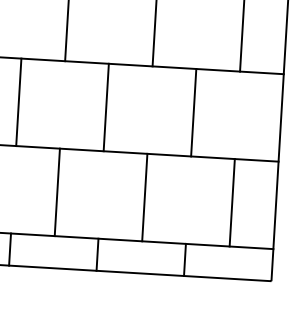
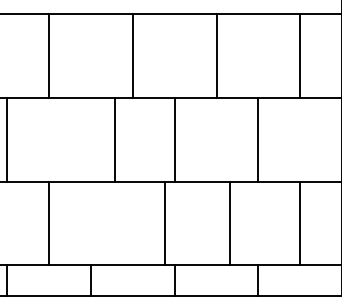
line: (18, 102) -> (114, 139), moved
line: (57, 192) -> (164, 223), moved
line: (144, 197) -> (229, 223), moved

